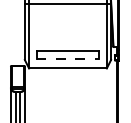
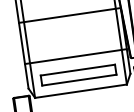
line: (67, 39) -> (75, 57), added
line: (68, 59) -> (80, 80), dashed -> solid

